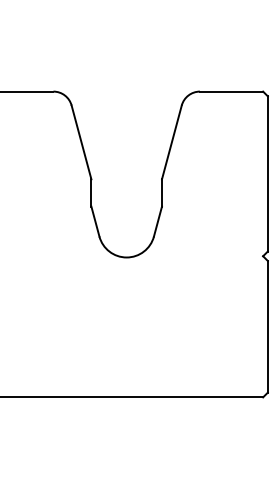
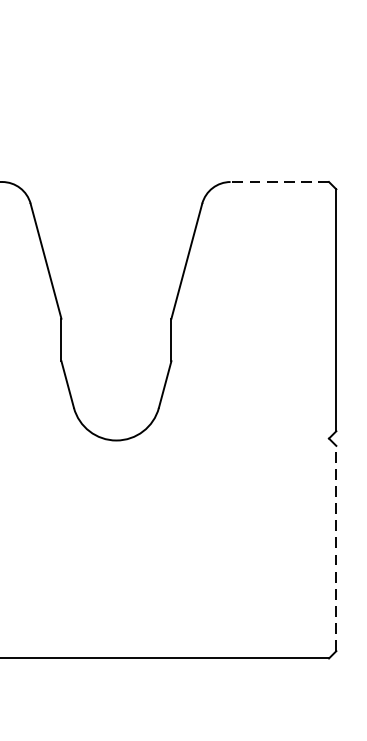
line: (231, 91) -> (279, 181), solid -> dashed
line: (267, 326) -> (335, 548), solid -> dashed

